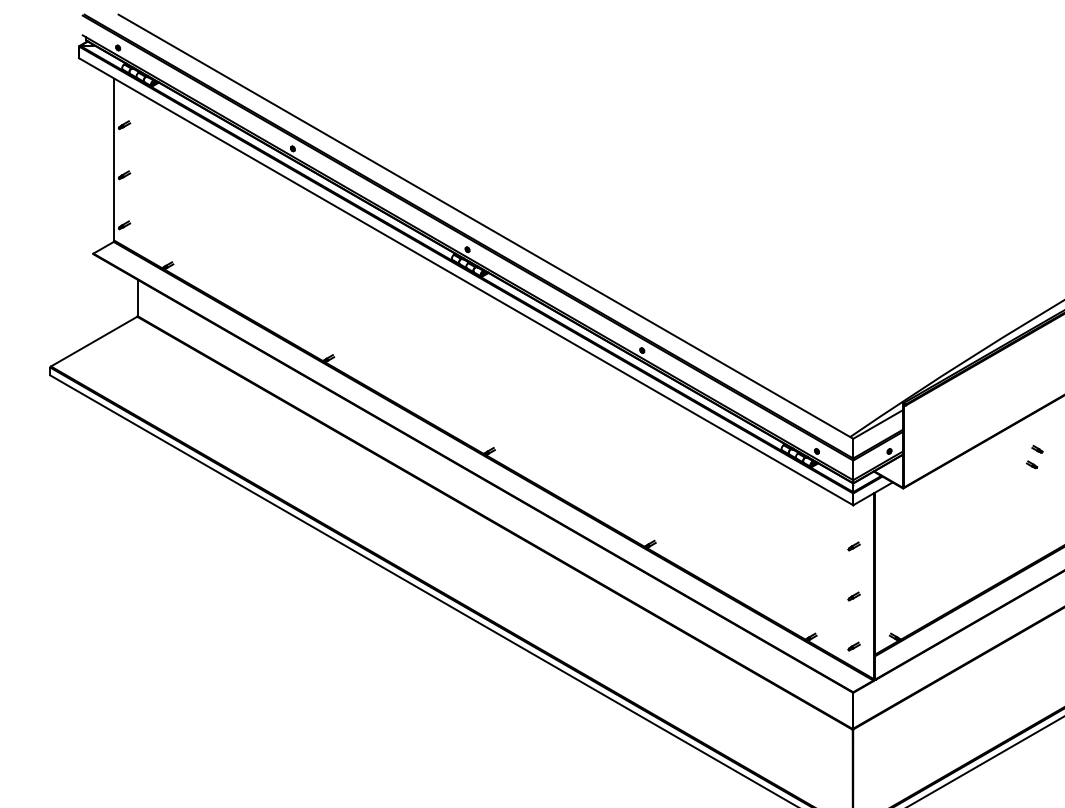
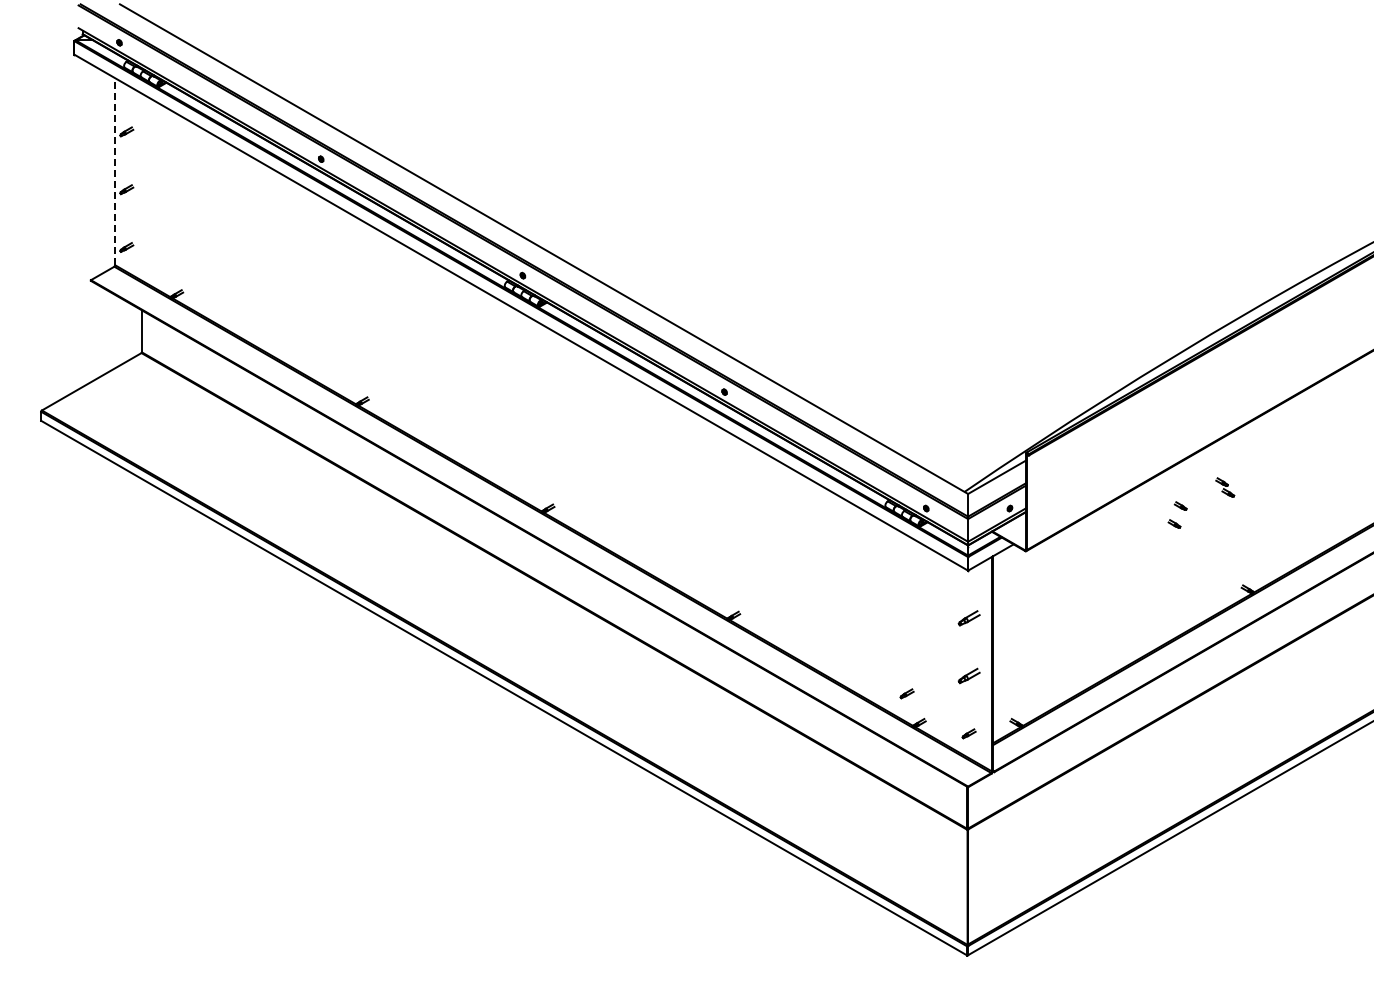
line: (114, 159) -> (115, 171), solid -> dashed
part: (853, 545) -> (968, 617), size x1.6
part: (853, 596) -> (968, 675), size x1.6
part: (799, 611) -> (906, 693), added

